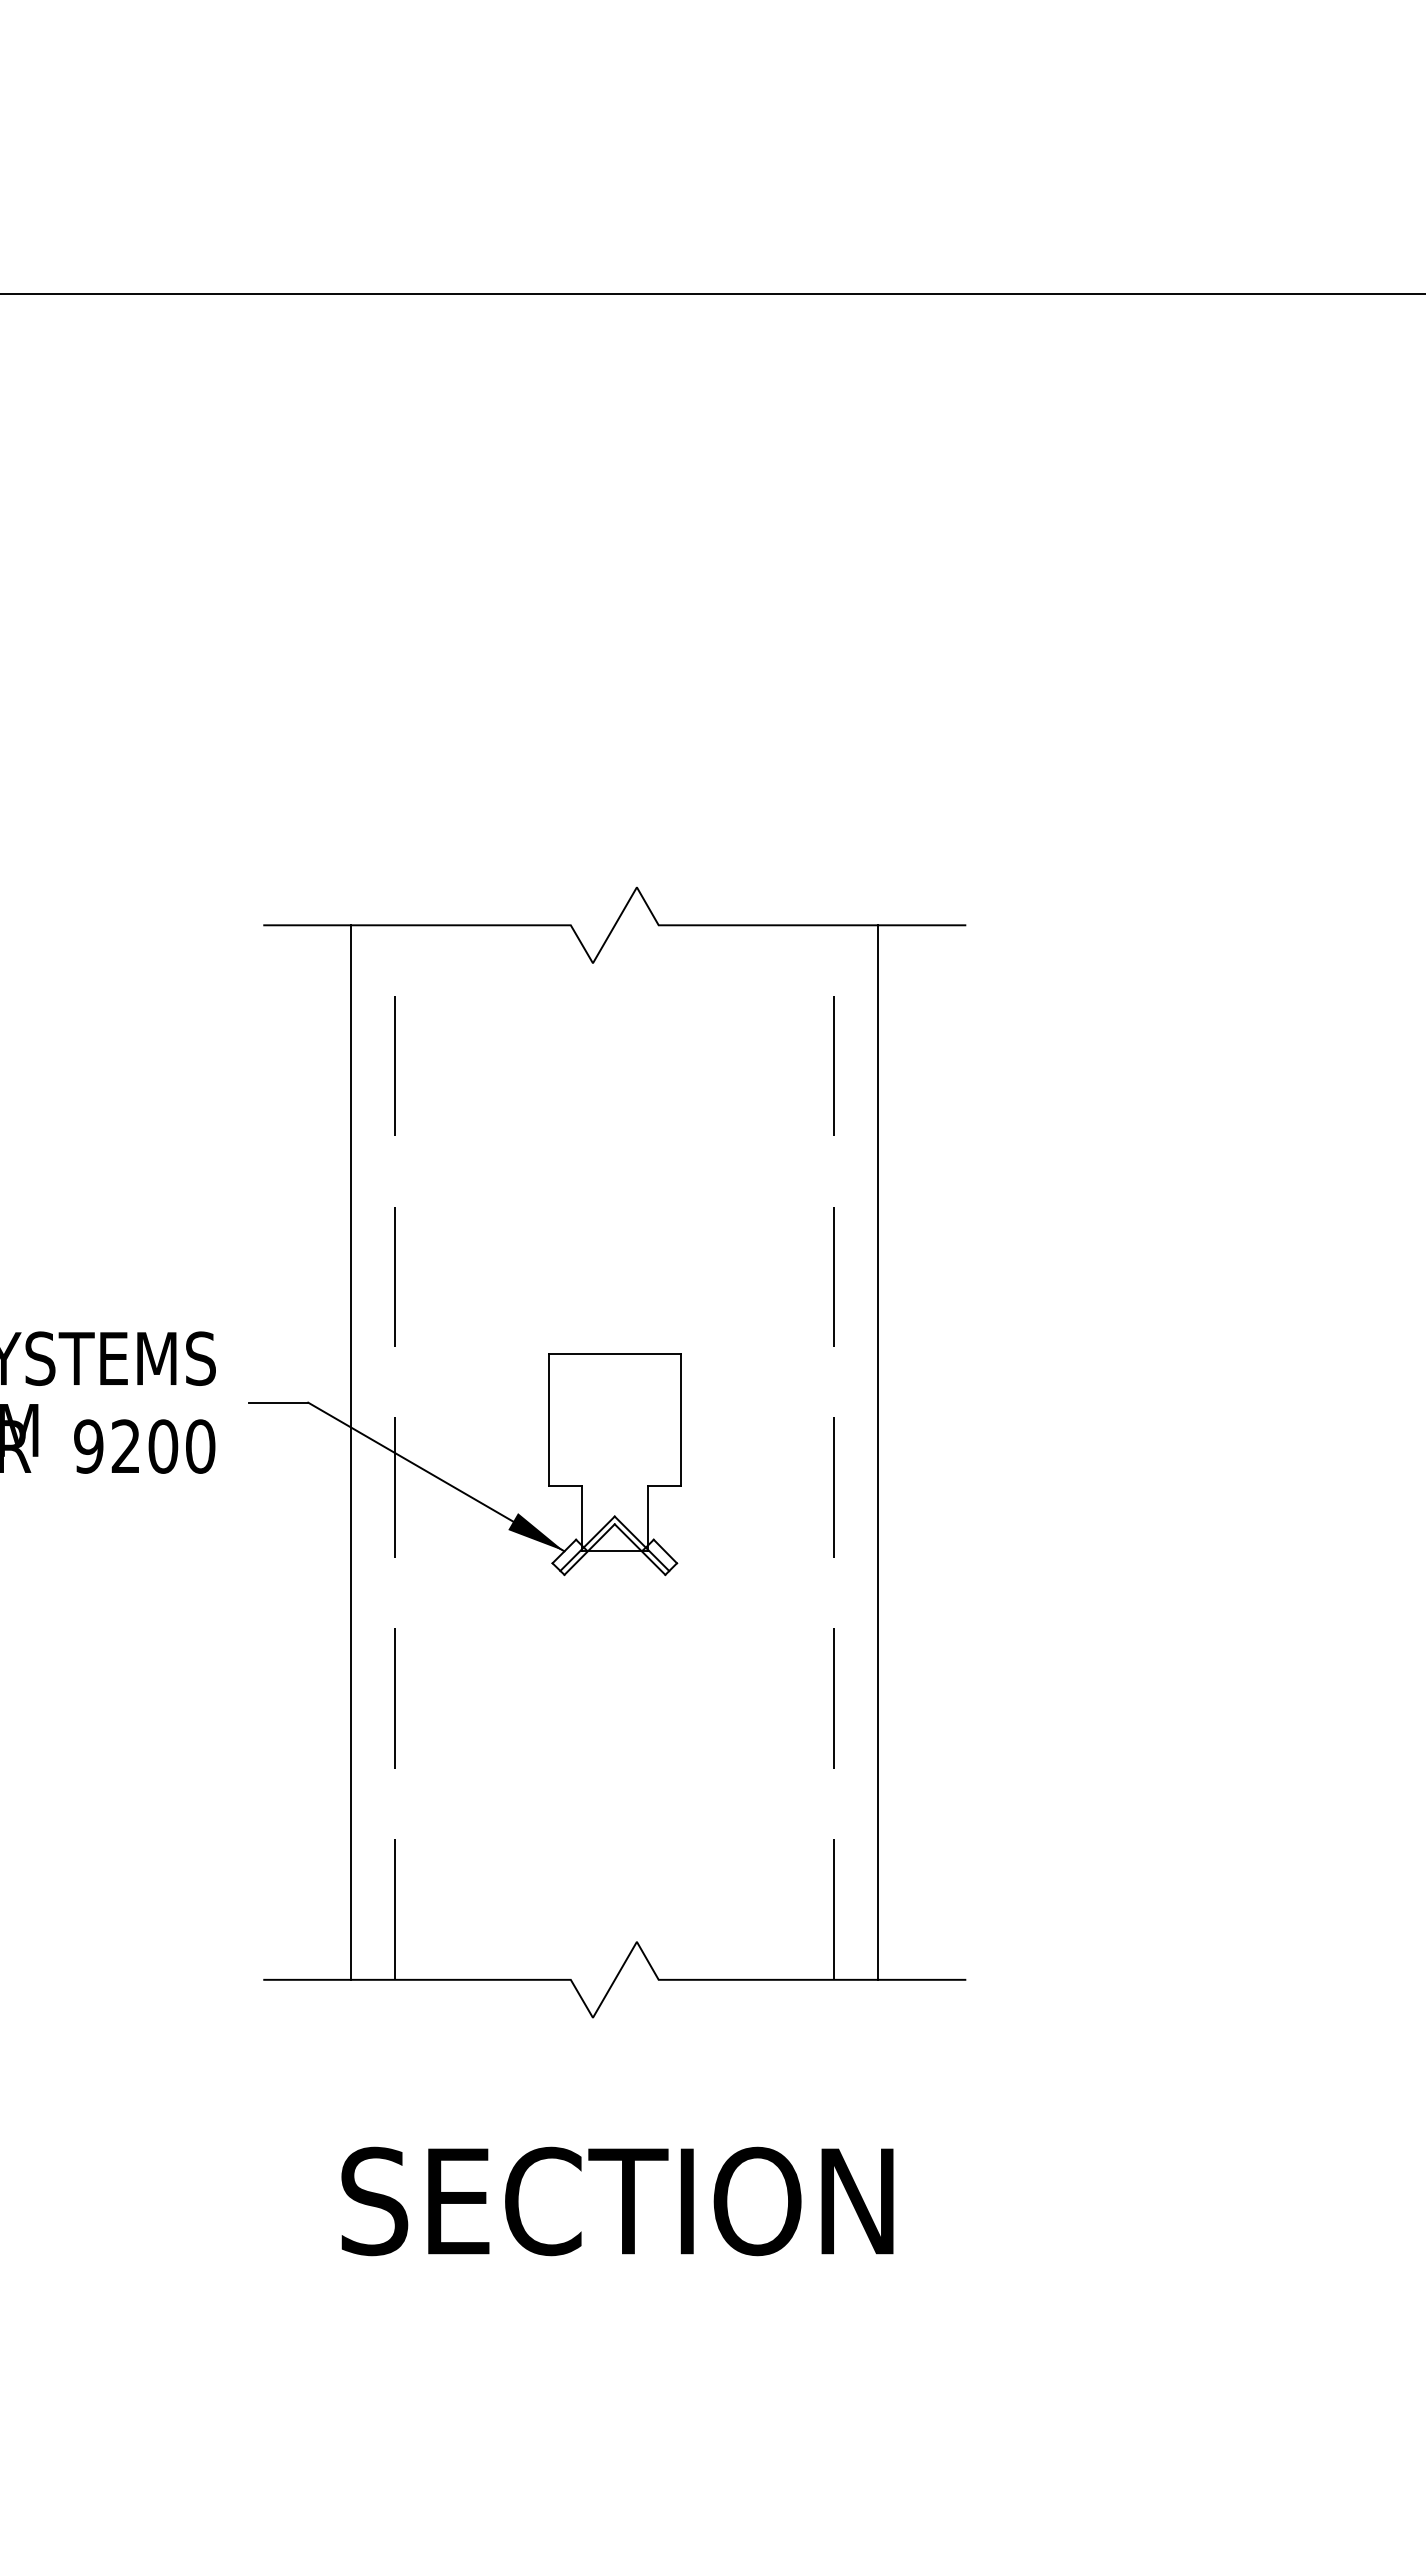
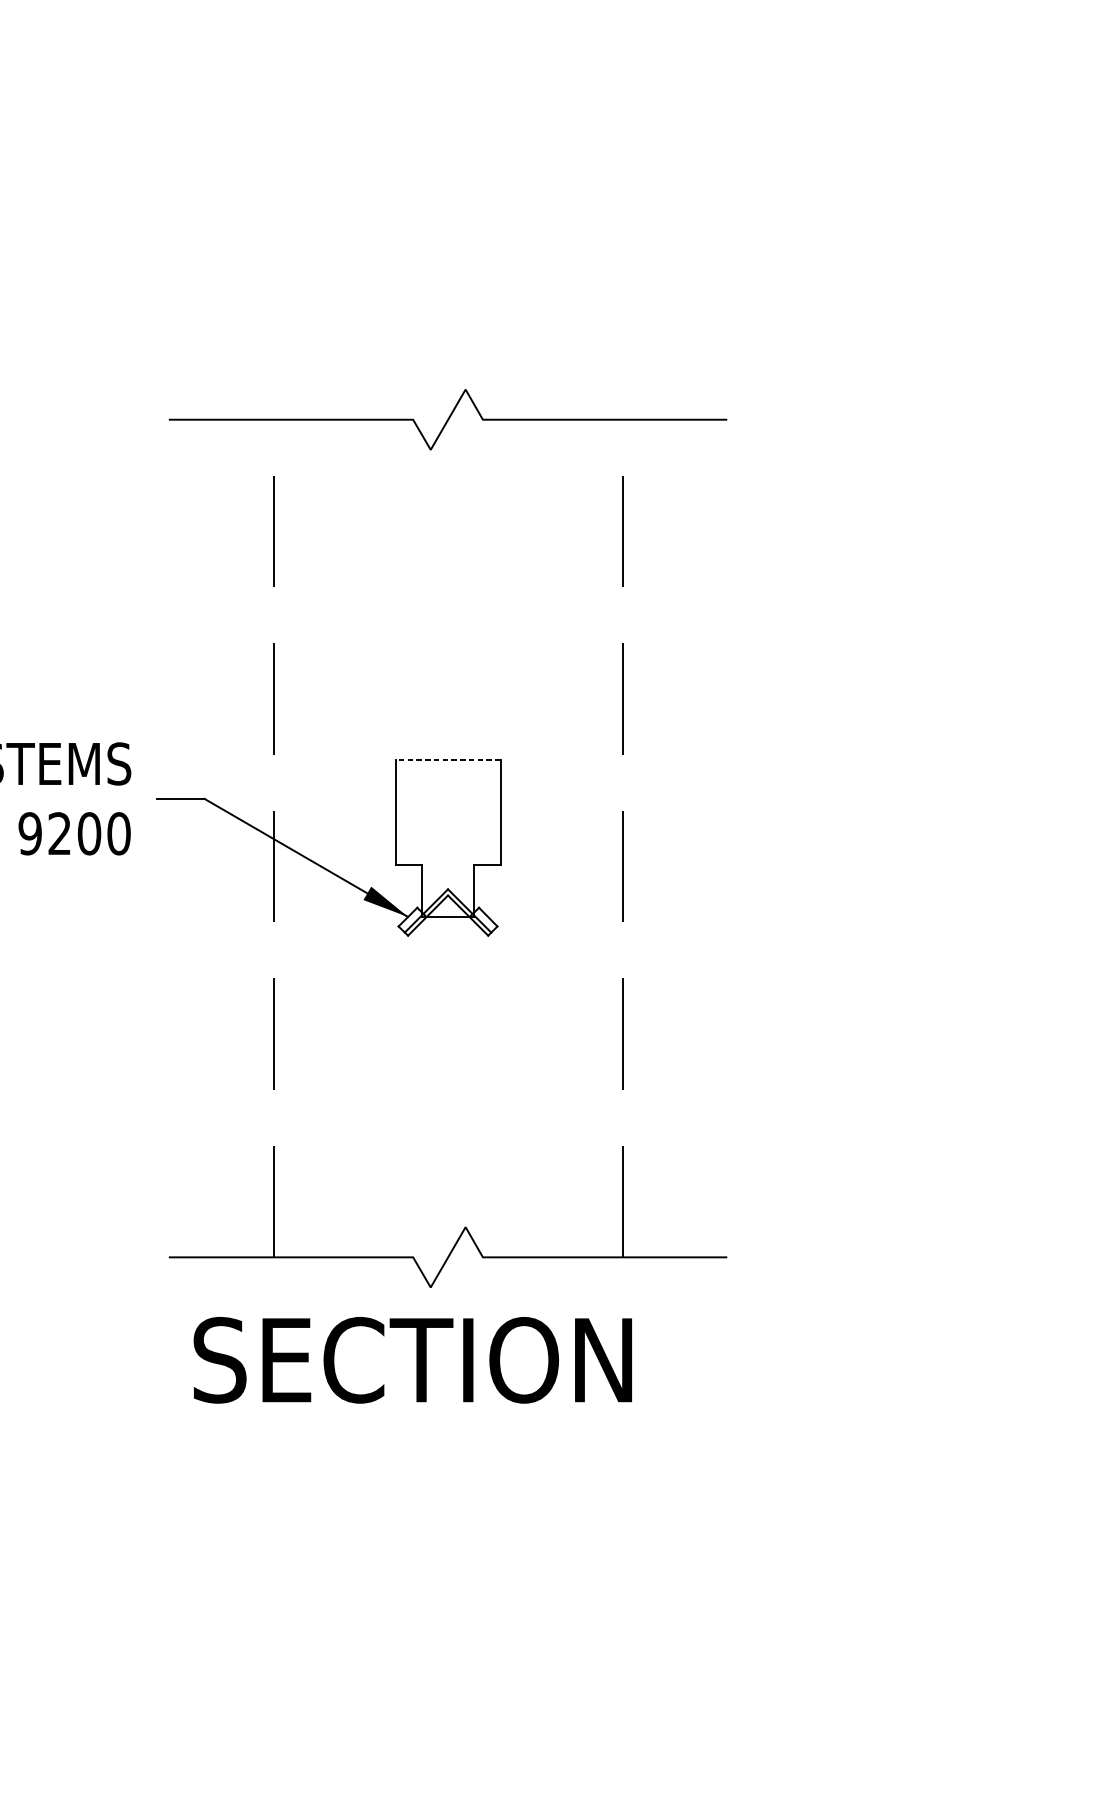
line: (614, 1353) -> (447, 759), solid -> dashed
line: (351, 1452) -> (238, 838), removed
line: (878, 1452) -> (657, 838), removed
text: (617, 2201) -> (412, 1360), moved

